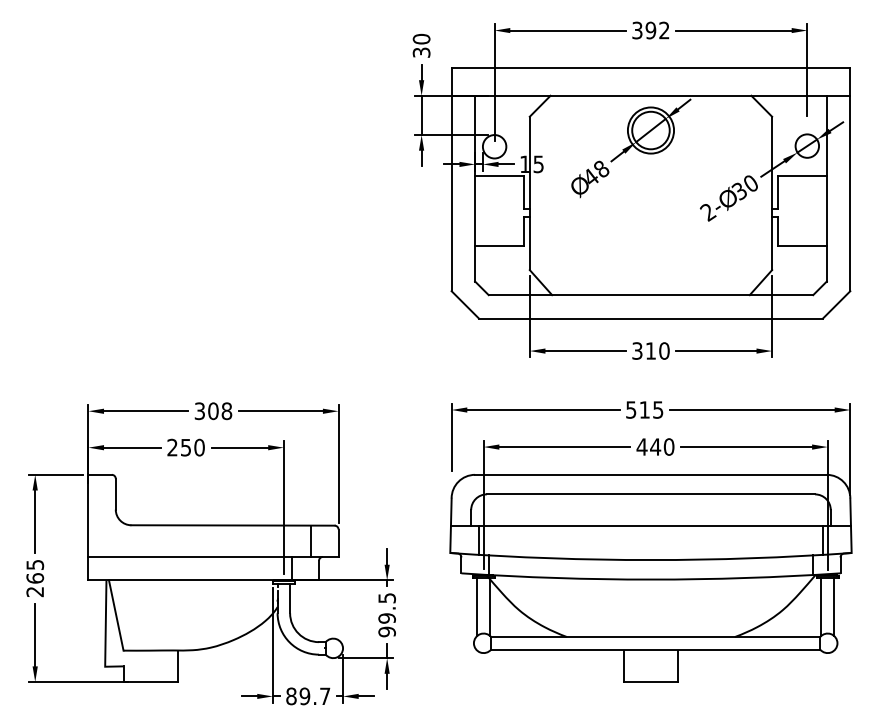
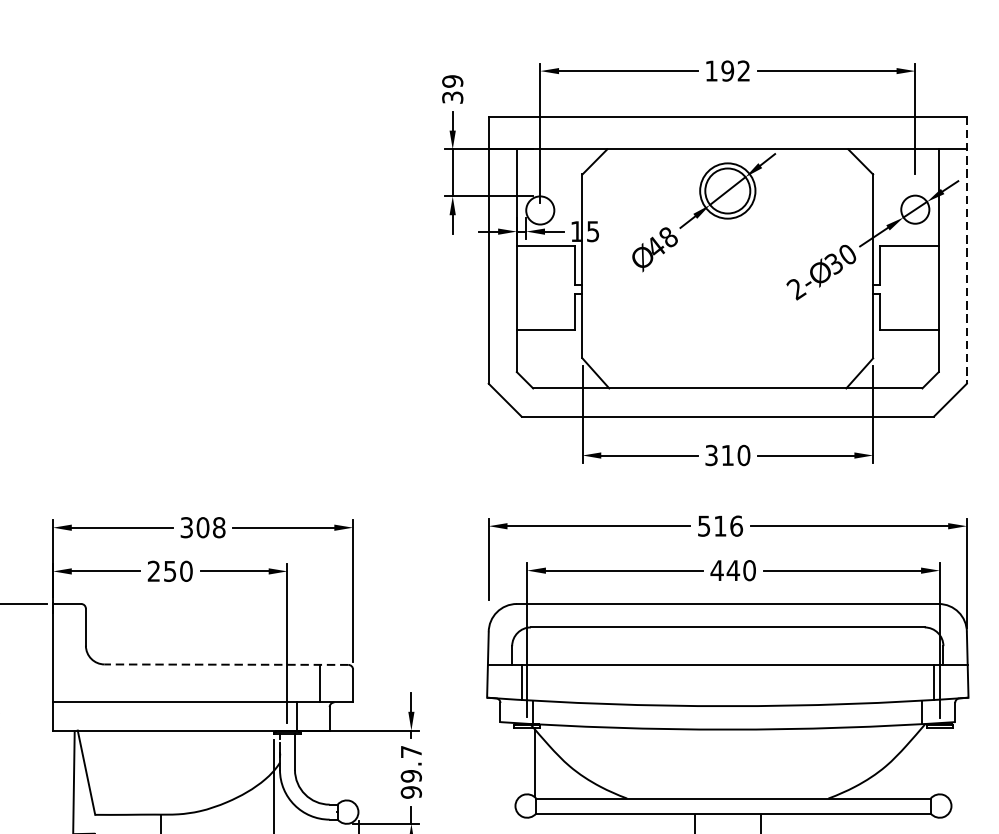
text: (637, 30) -> (711, 71), 392 -> 192
text: (421, 39) -> (452, 81), 30 -> 39
line: (850, 180) -> (967, 250), solid -> dashed
text: (658, 409) -> (736, 525), 515 -> 516
line: (233, 525) -> (227, 664), solid -> dashed
text: (386, 598) -> (410, 752), 99.5 -> 99.7
line: (477, 606) -> (519, 761), removed
line: (821, 606) -> (932, 761), removed
line: (833, 606) -> (946, 761), removed

